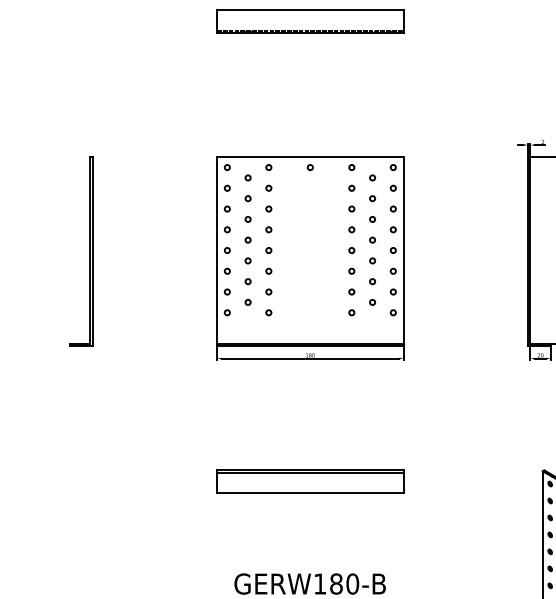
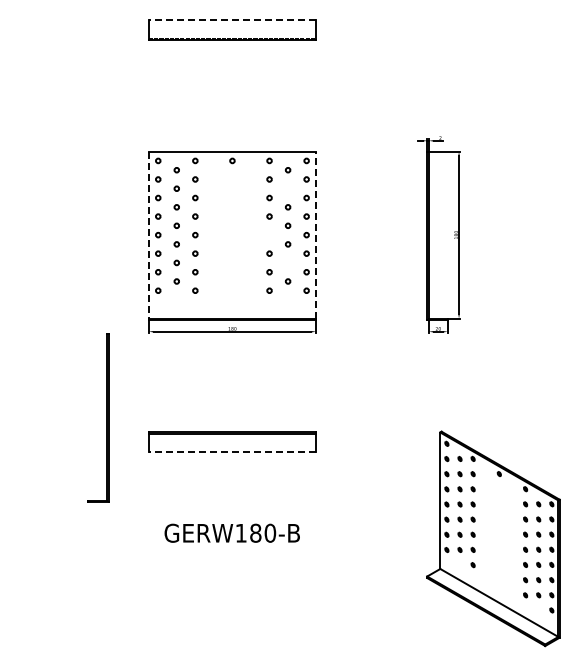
line: (309, 9) -> (231, 19), solid -> dashed
circle: (371, 198) -> (287, 188), removed
circle: (351, 249) -> (269, 234), removed
line: (403, 249) -> (315, 234), solid -> dashed
part: (90, 250) -> (106, 417), moved
line: (217, 250) -> (149, 235), solid -> dashed
circle: (373, 281) -> (288, 262), removed
line: (309, 493) -> (231, 452), solid -> dashed

